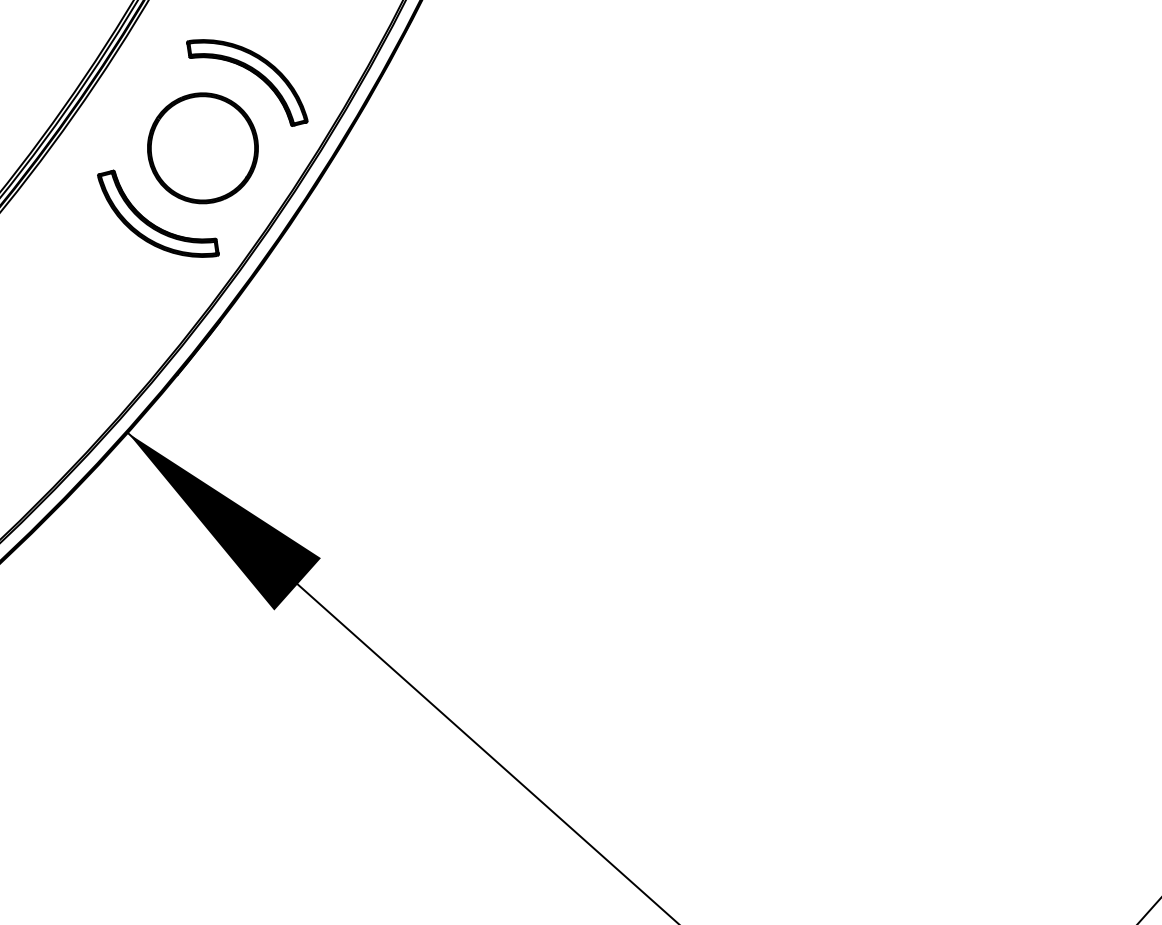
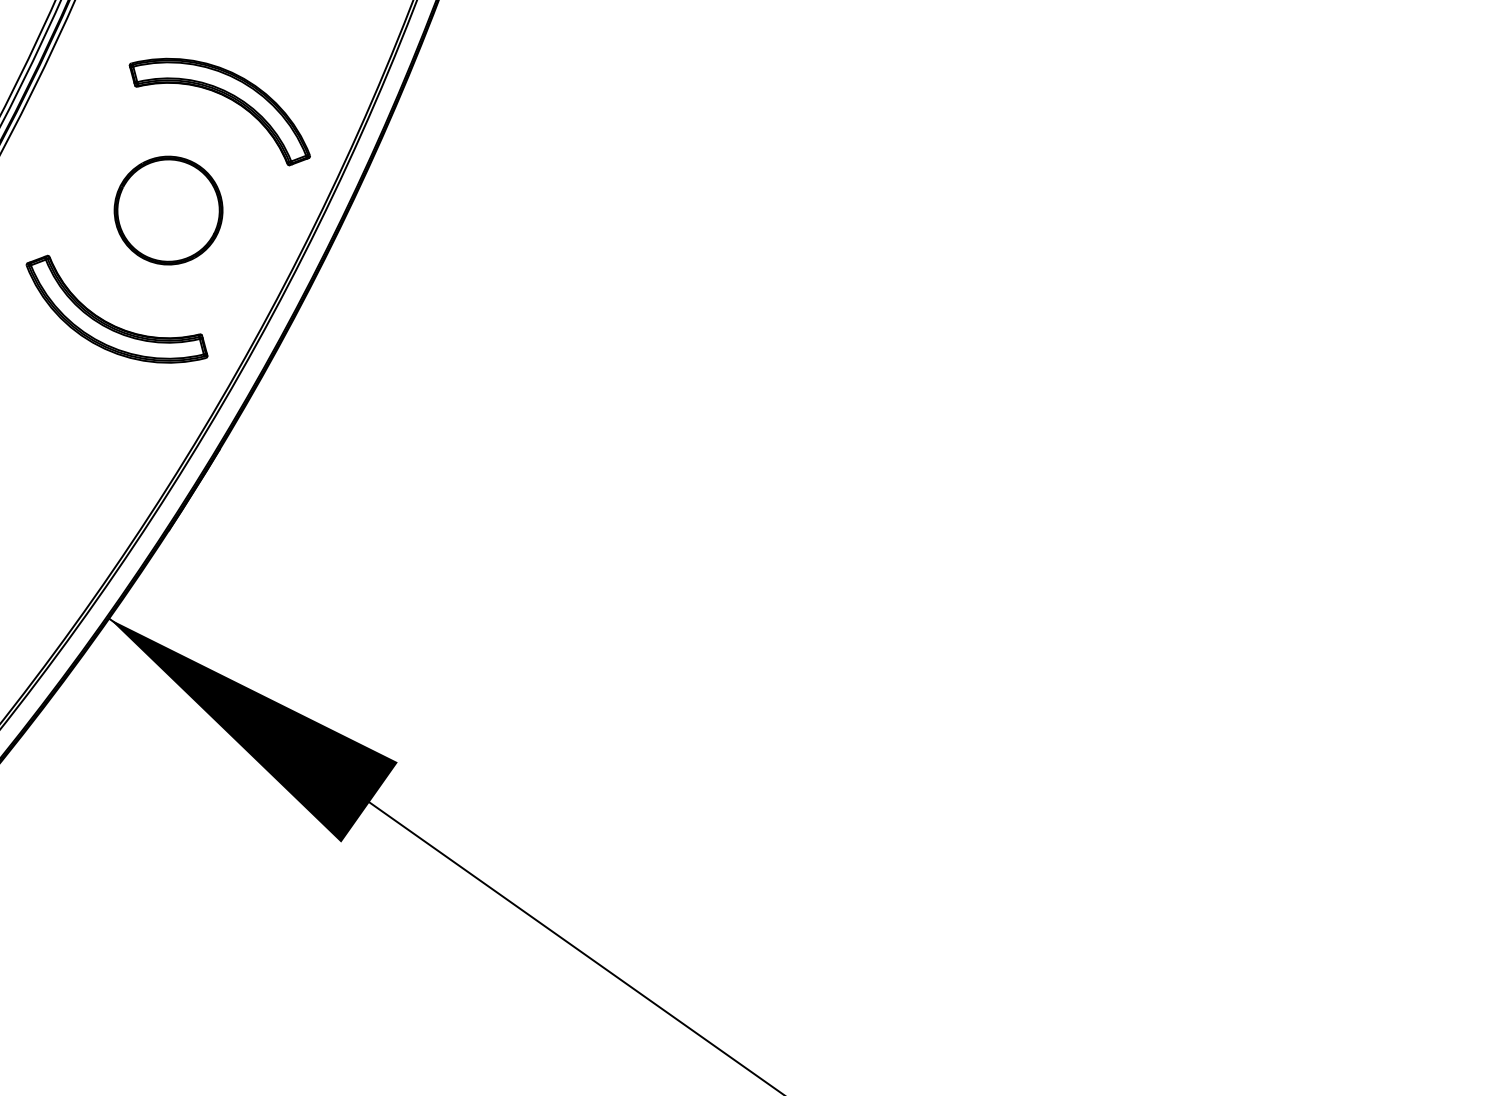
part: (202, 148) -> (167, 210), size x0.7

